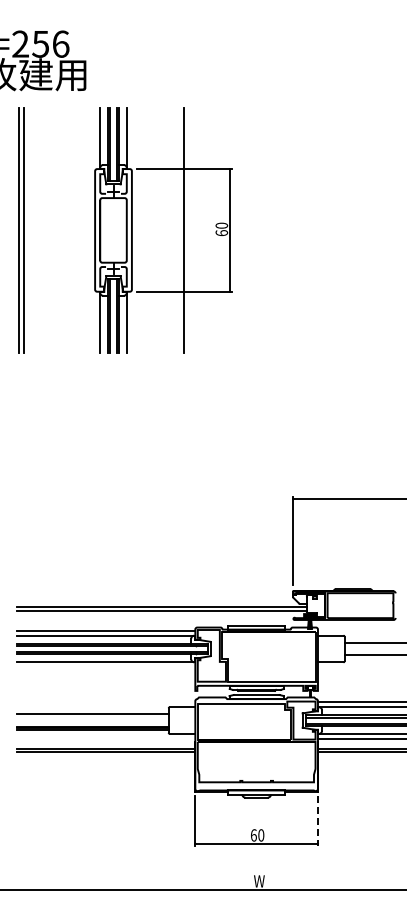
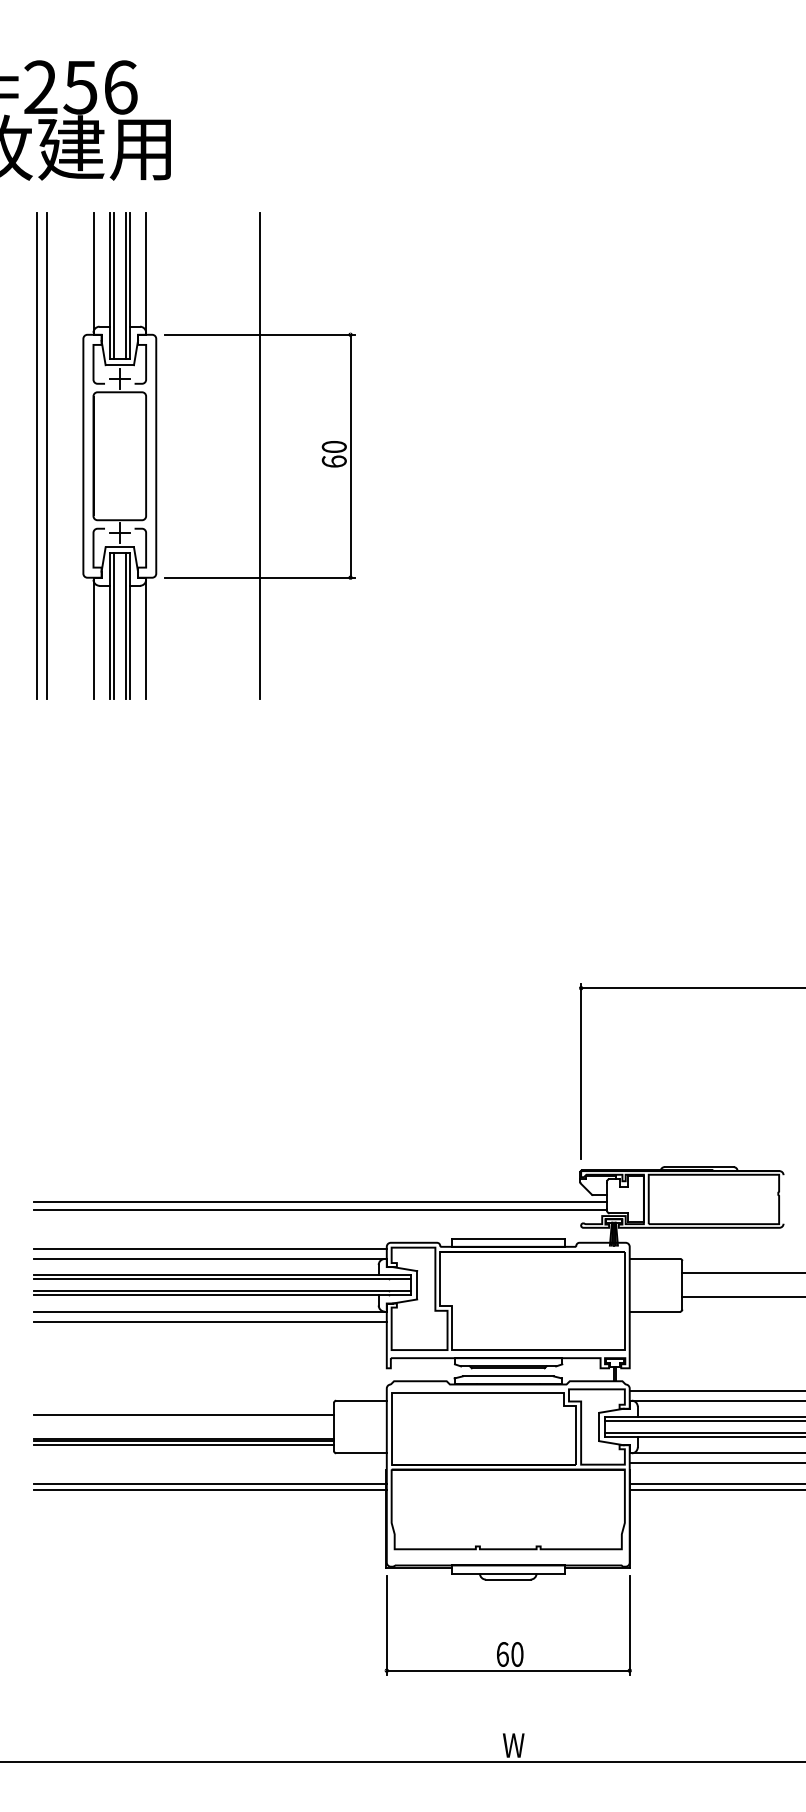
part: (183, 230) -> (258, 456), moved
line: (105, 667) -> (208, 1321), added
line: (317, 820) -> (628, 1624), dashed -> solid

